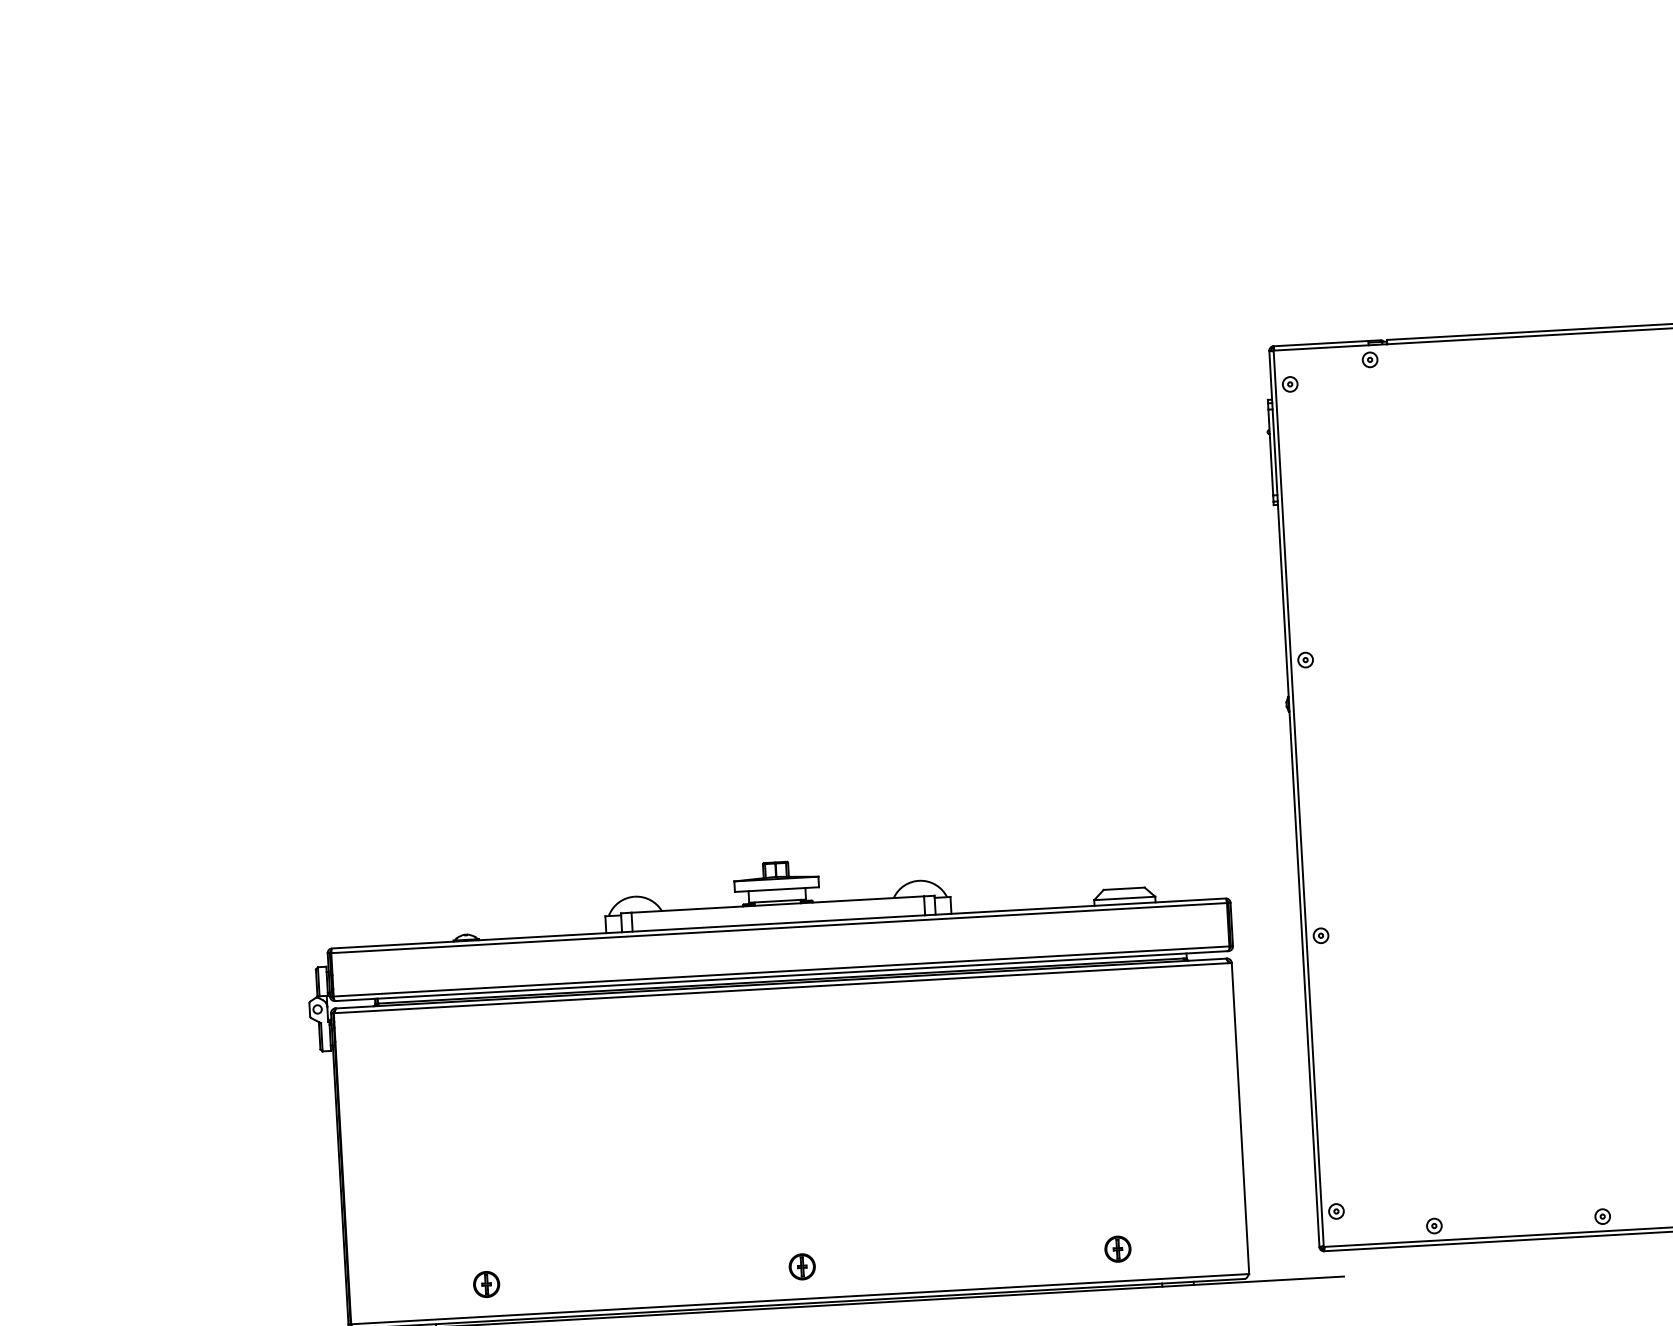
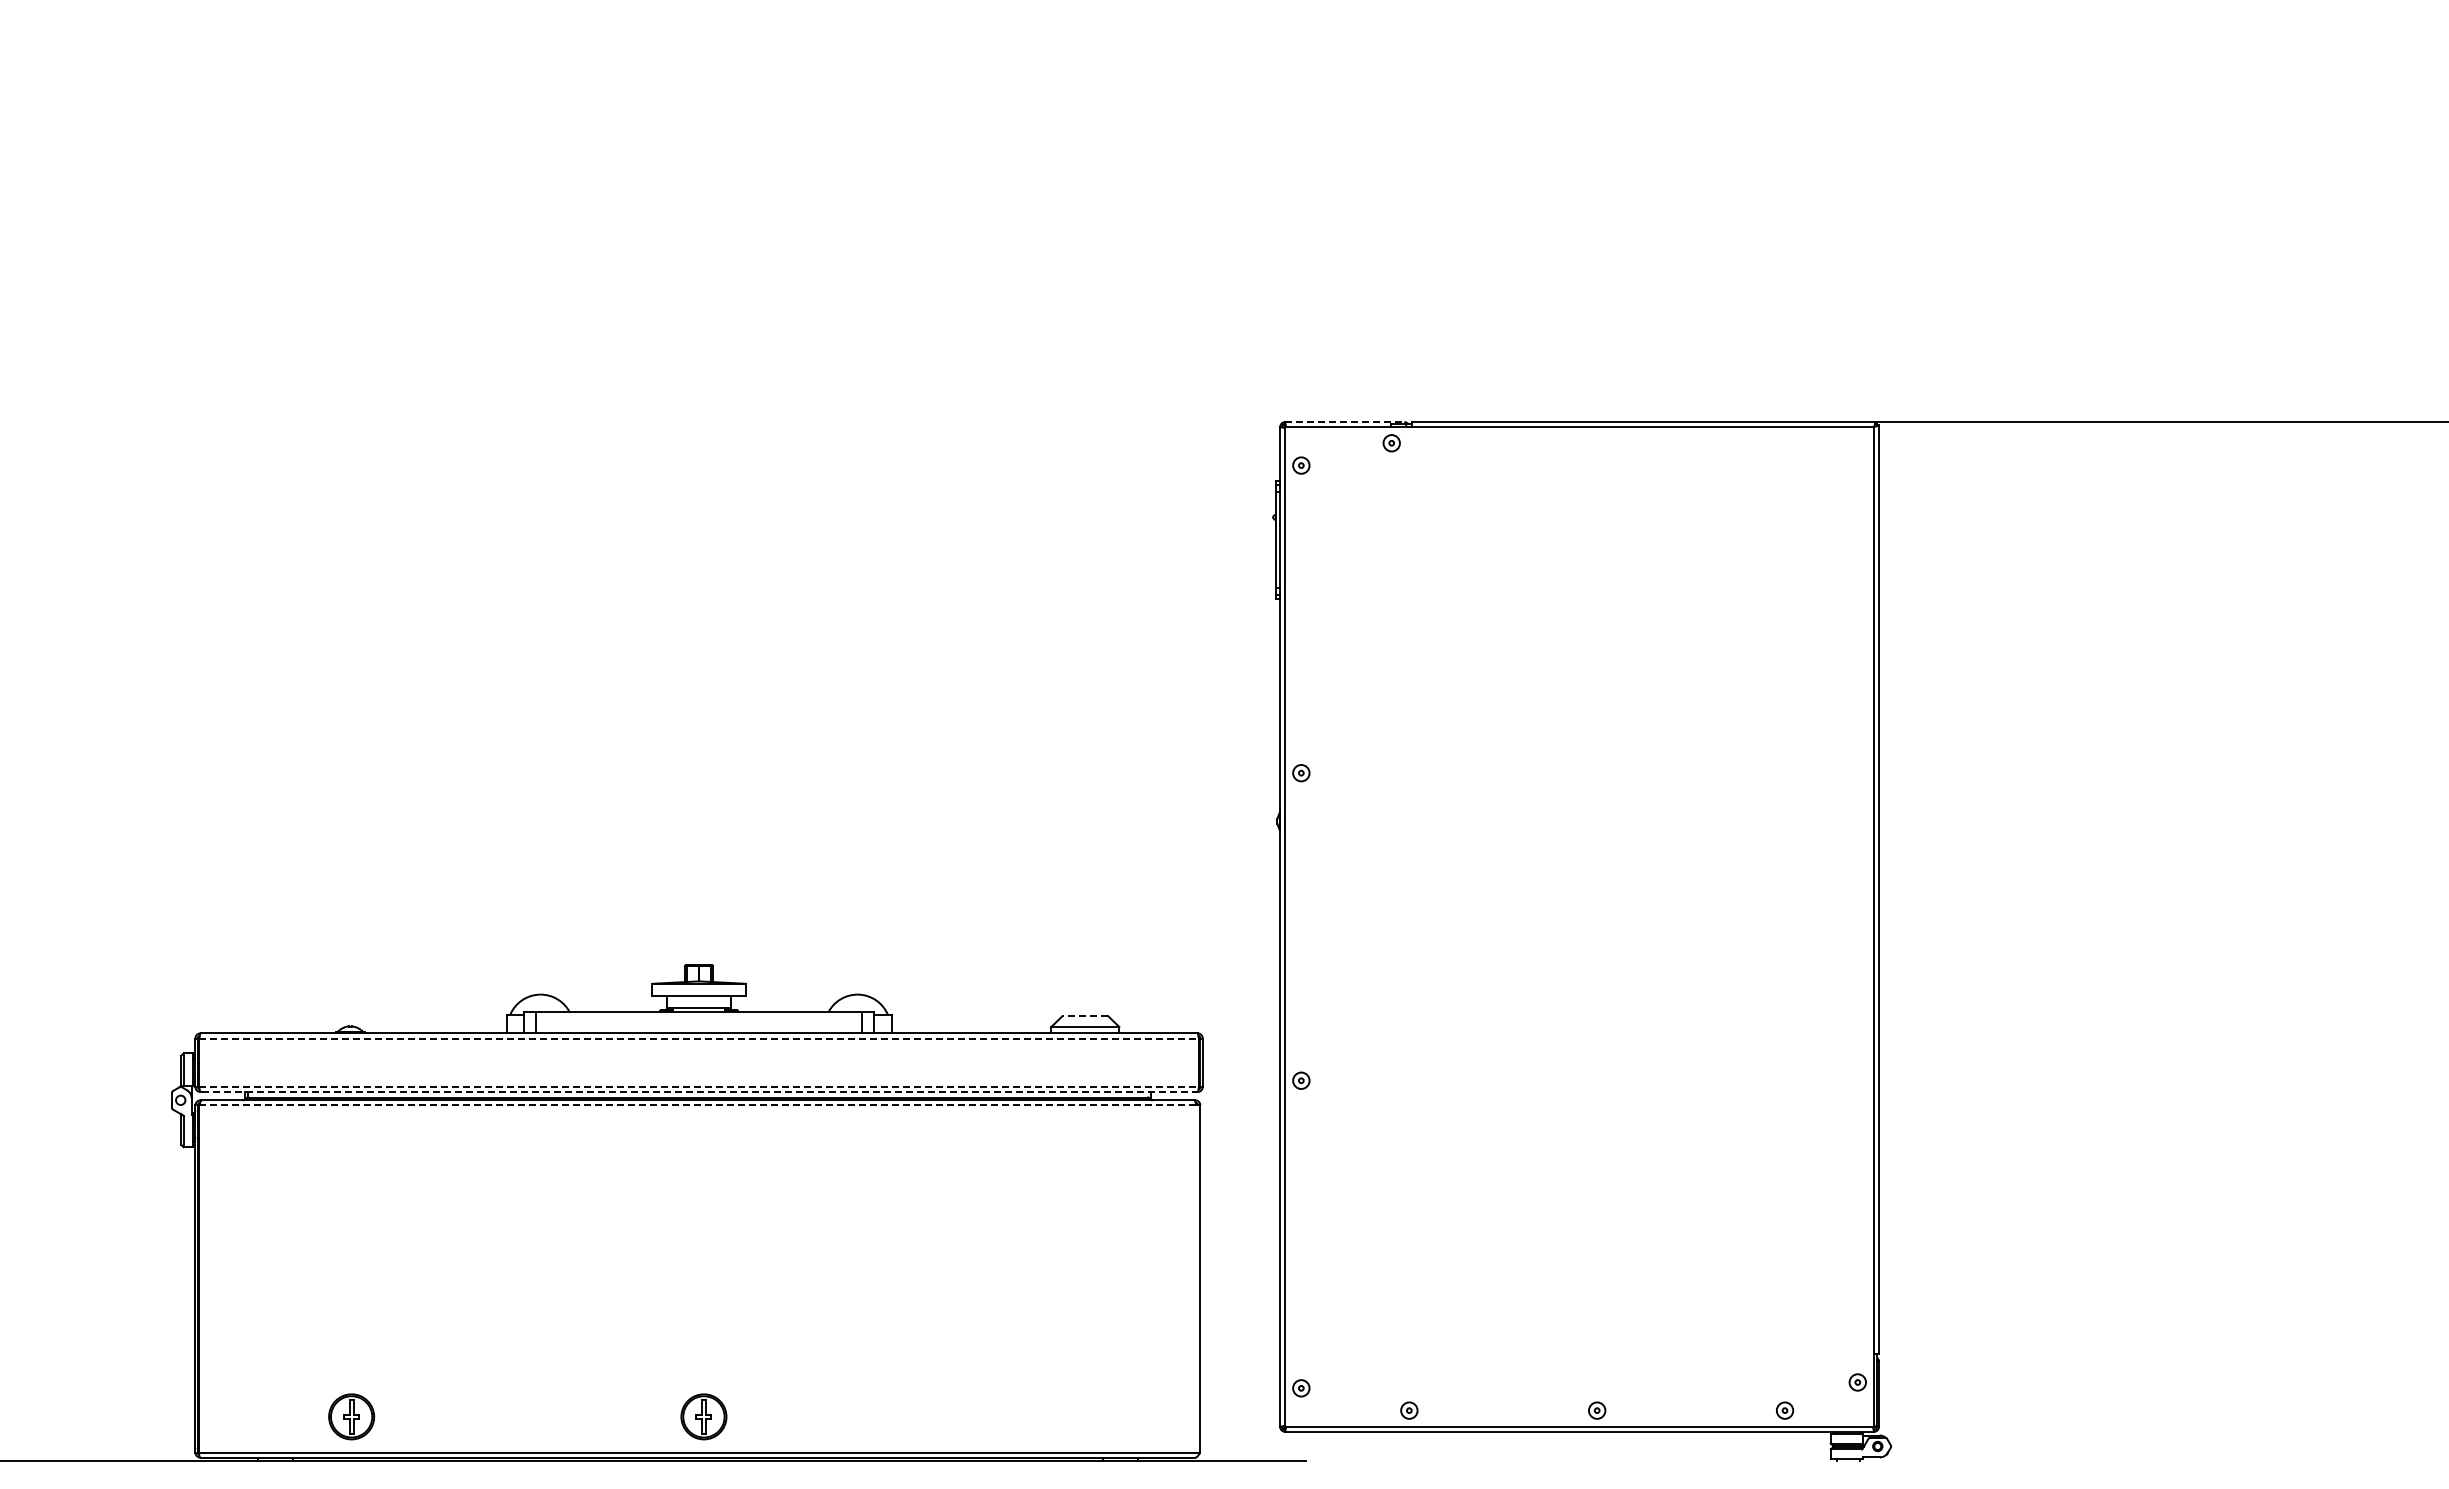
line: (1326, 343) -> (1344, 422), solid -> dashed
line: (1124, 889) -> (1085, 1016), solid -> dashed
line: (779, 928) -> (699, 1038), solid -> dashed
line: (781, 971) -> (699, 1086), solid -> dashed
line: (782, 976) -> (699, 1092), solid -> dashed
line: (781, 988) -> (697, 1105), solid -> dashed
part: (1117, 1249) -> (1055, 1416), removed
part: (802, 1266) -> (703, 1416), size x1.6
part: (486, 1284) -> (351, 1416), size x1.6

